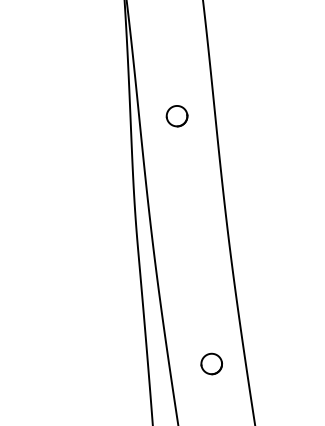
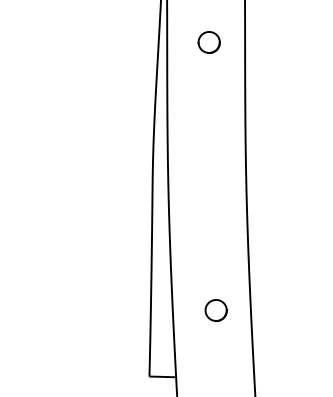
part: (176, 116) -> (208, 42), moved

